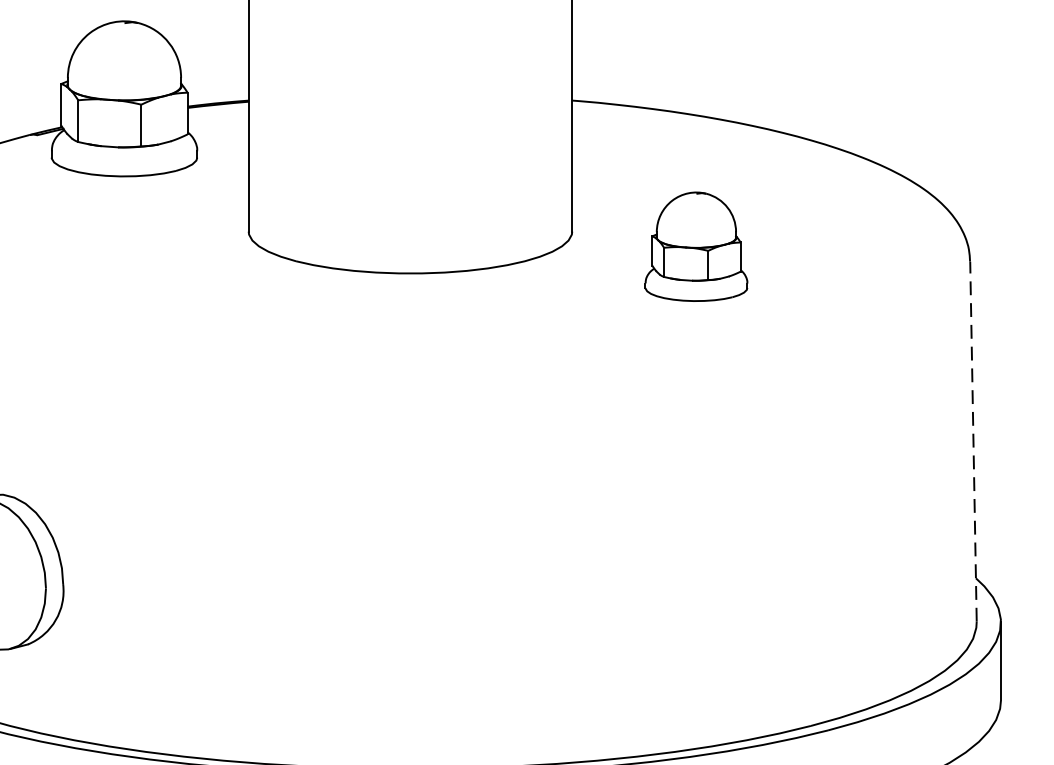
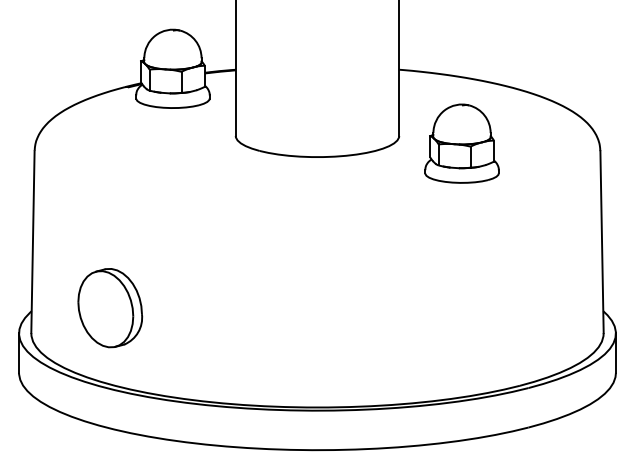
part: (695, 246) -> (461, 143), size x1.43
line: (974, 442) -> (602, 242), dashed -> solid

